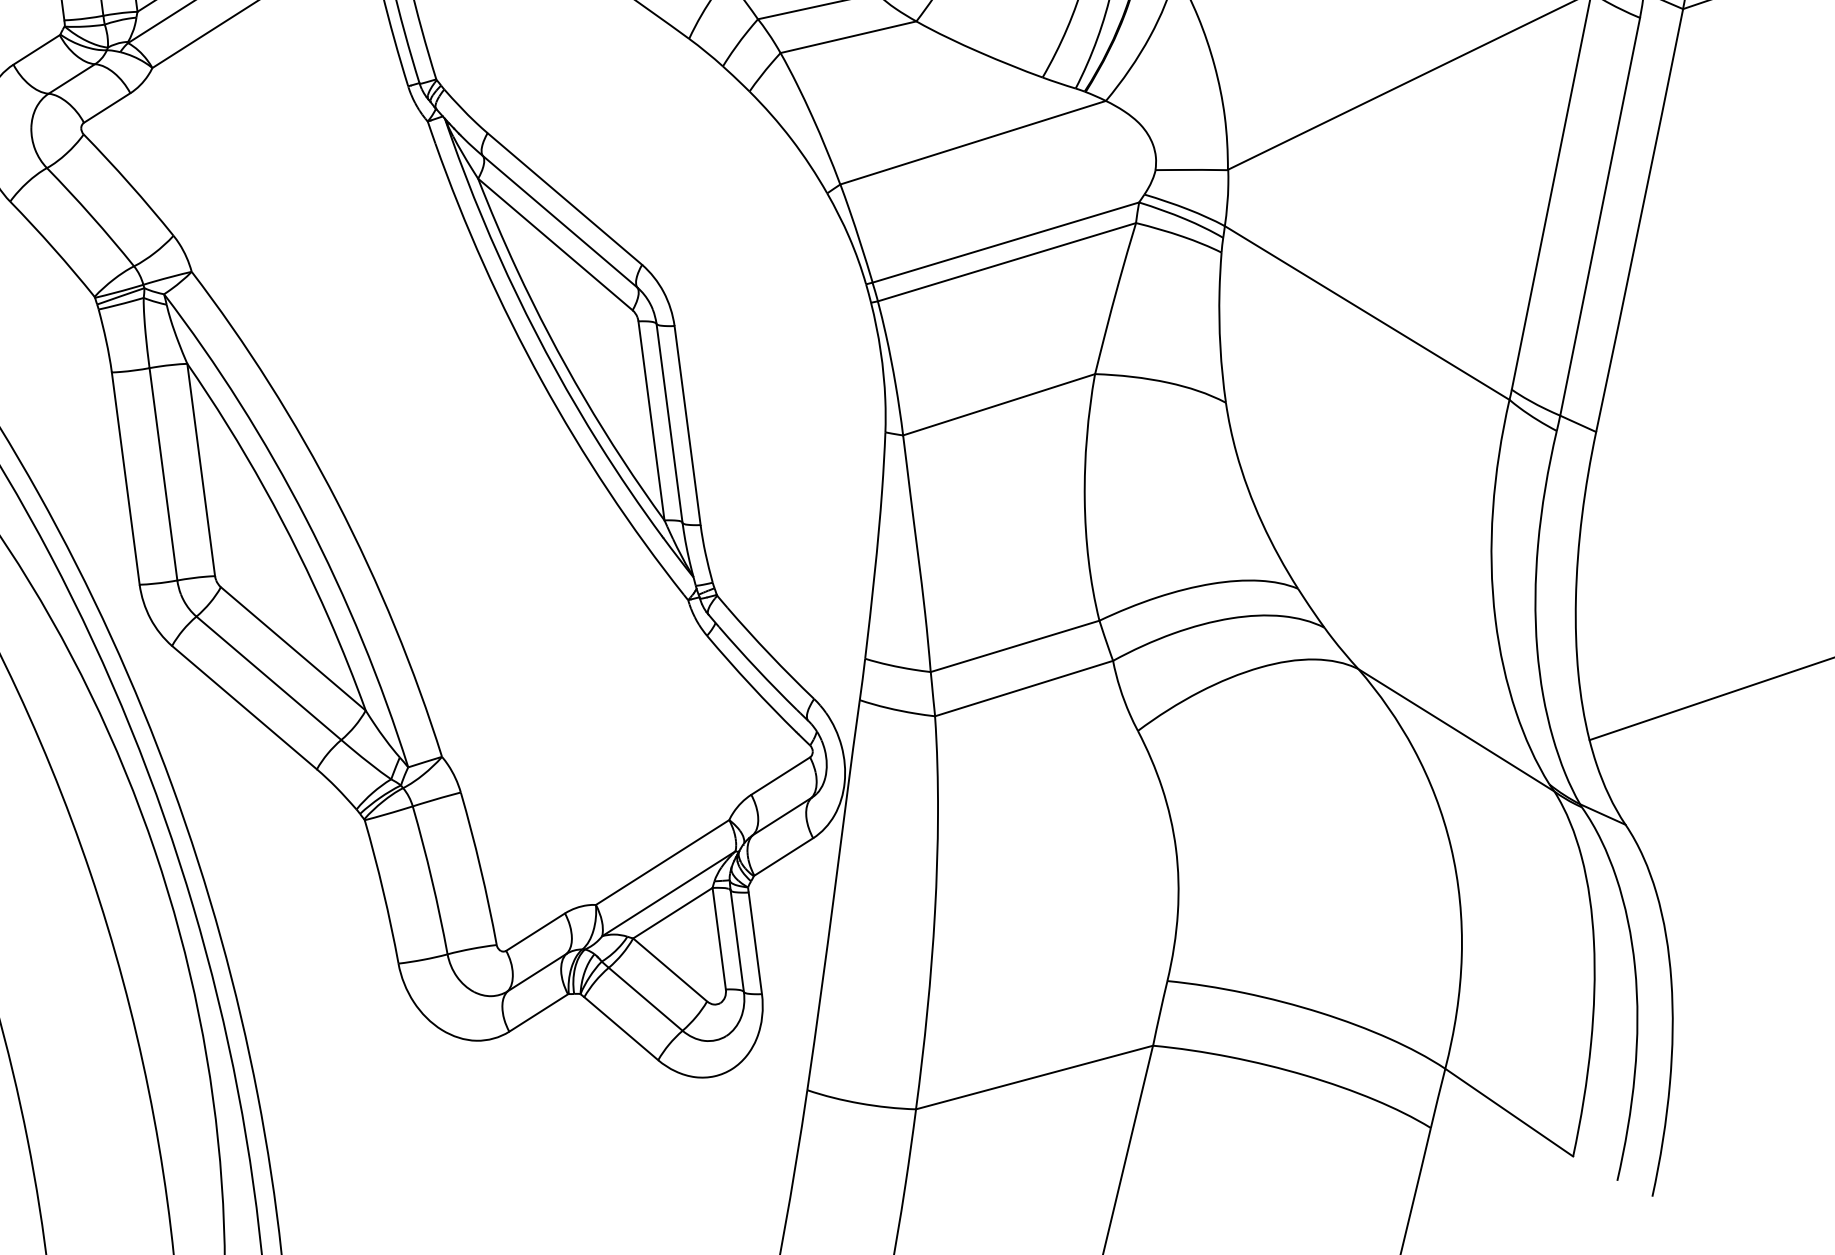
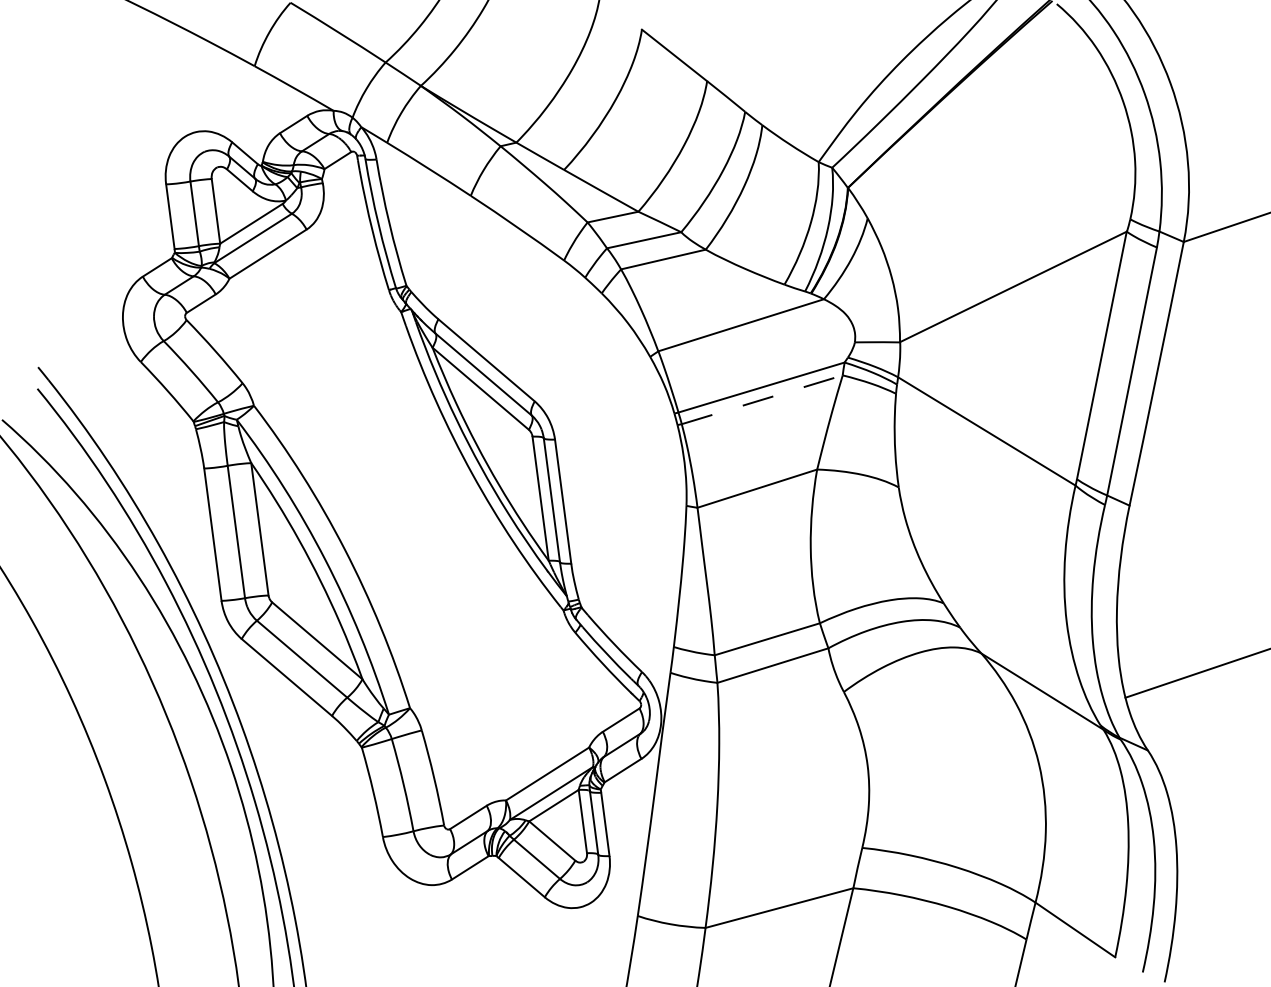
line: (1007, 261) -> (762, 399), solid -> dashed

